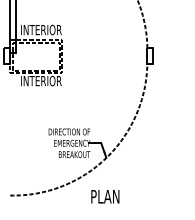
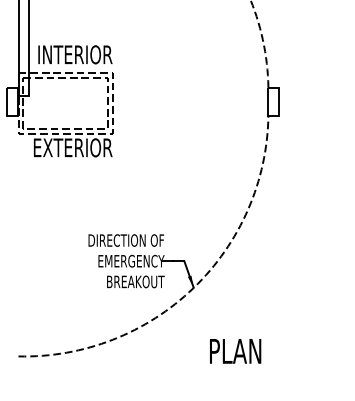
text: (23, 81) -> (42, 148), INTERIOR -> EXTERIOR
text: (105, 196) -> (235, 350), moved

